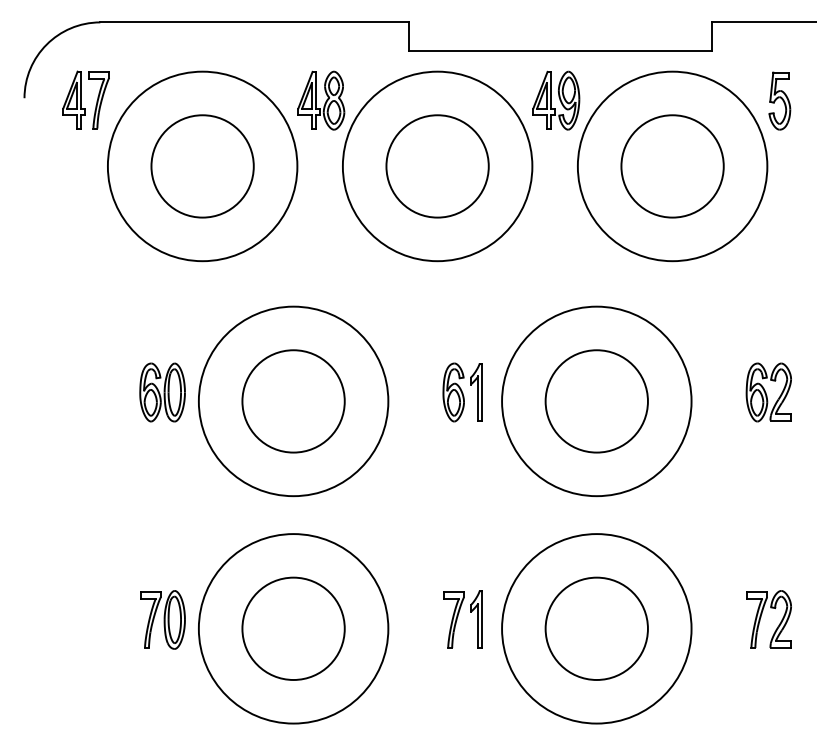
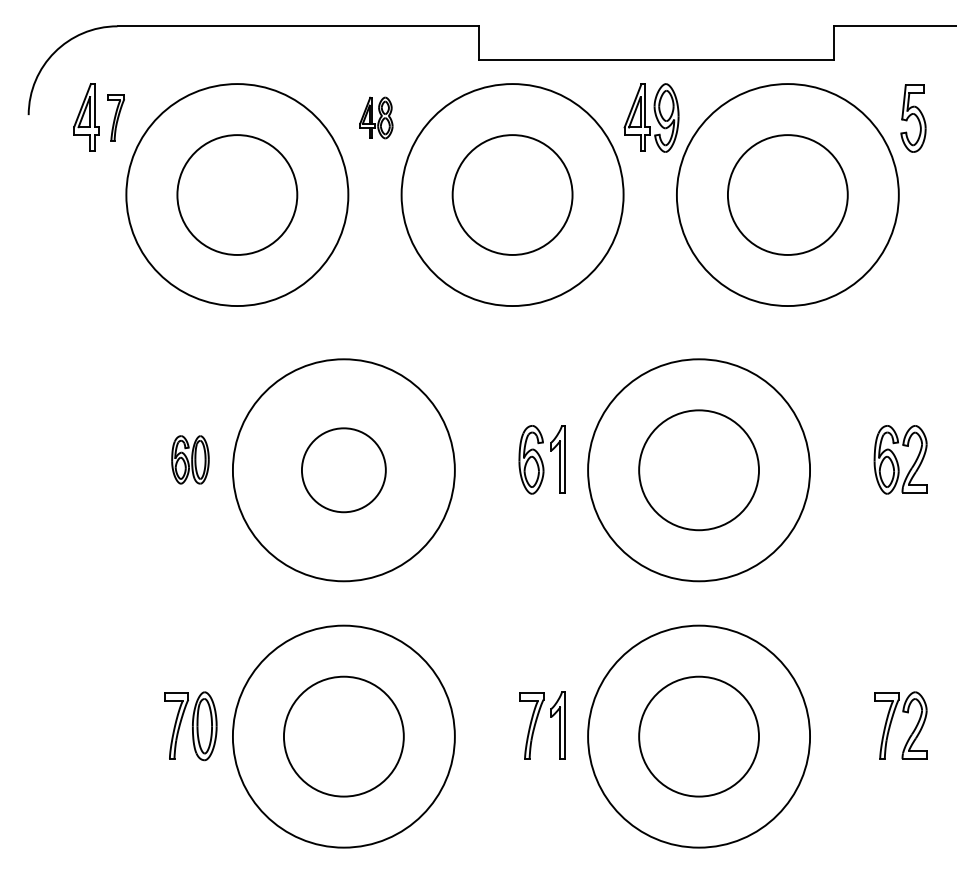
part: (98, 100) -> (115, 117), size x0.7
part: (321, 100) -> (376, 117), size x0.6
part: (162, 392) -> (190, 459), size x0.7
circle: (293, 401) -> (343, 470), size x0.7

